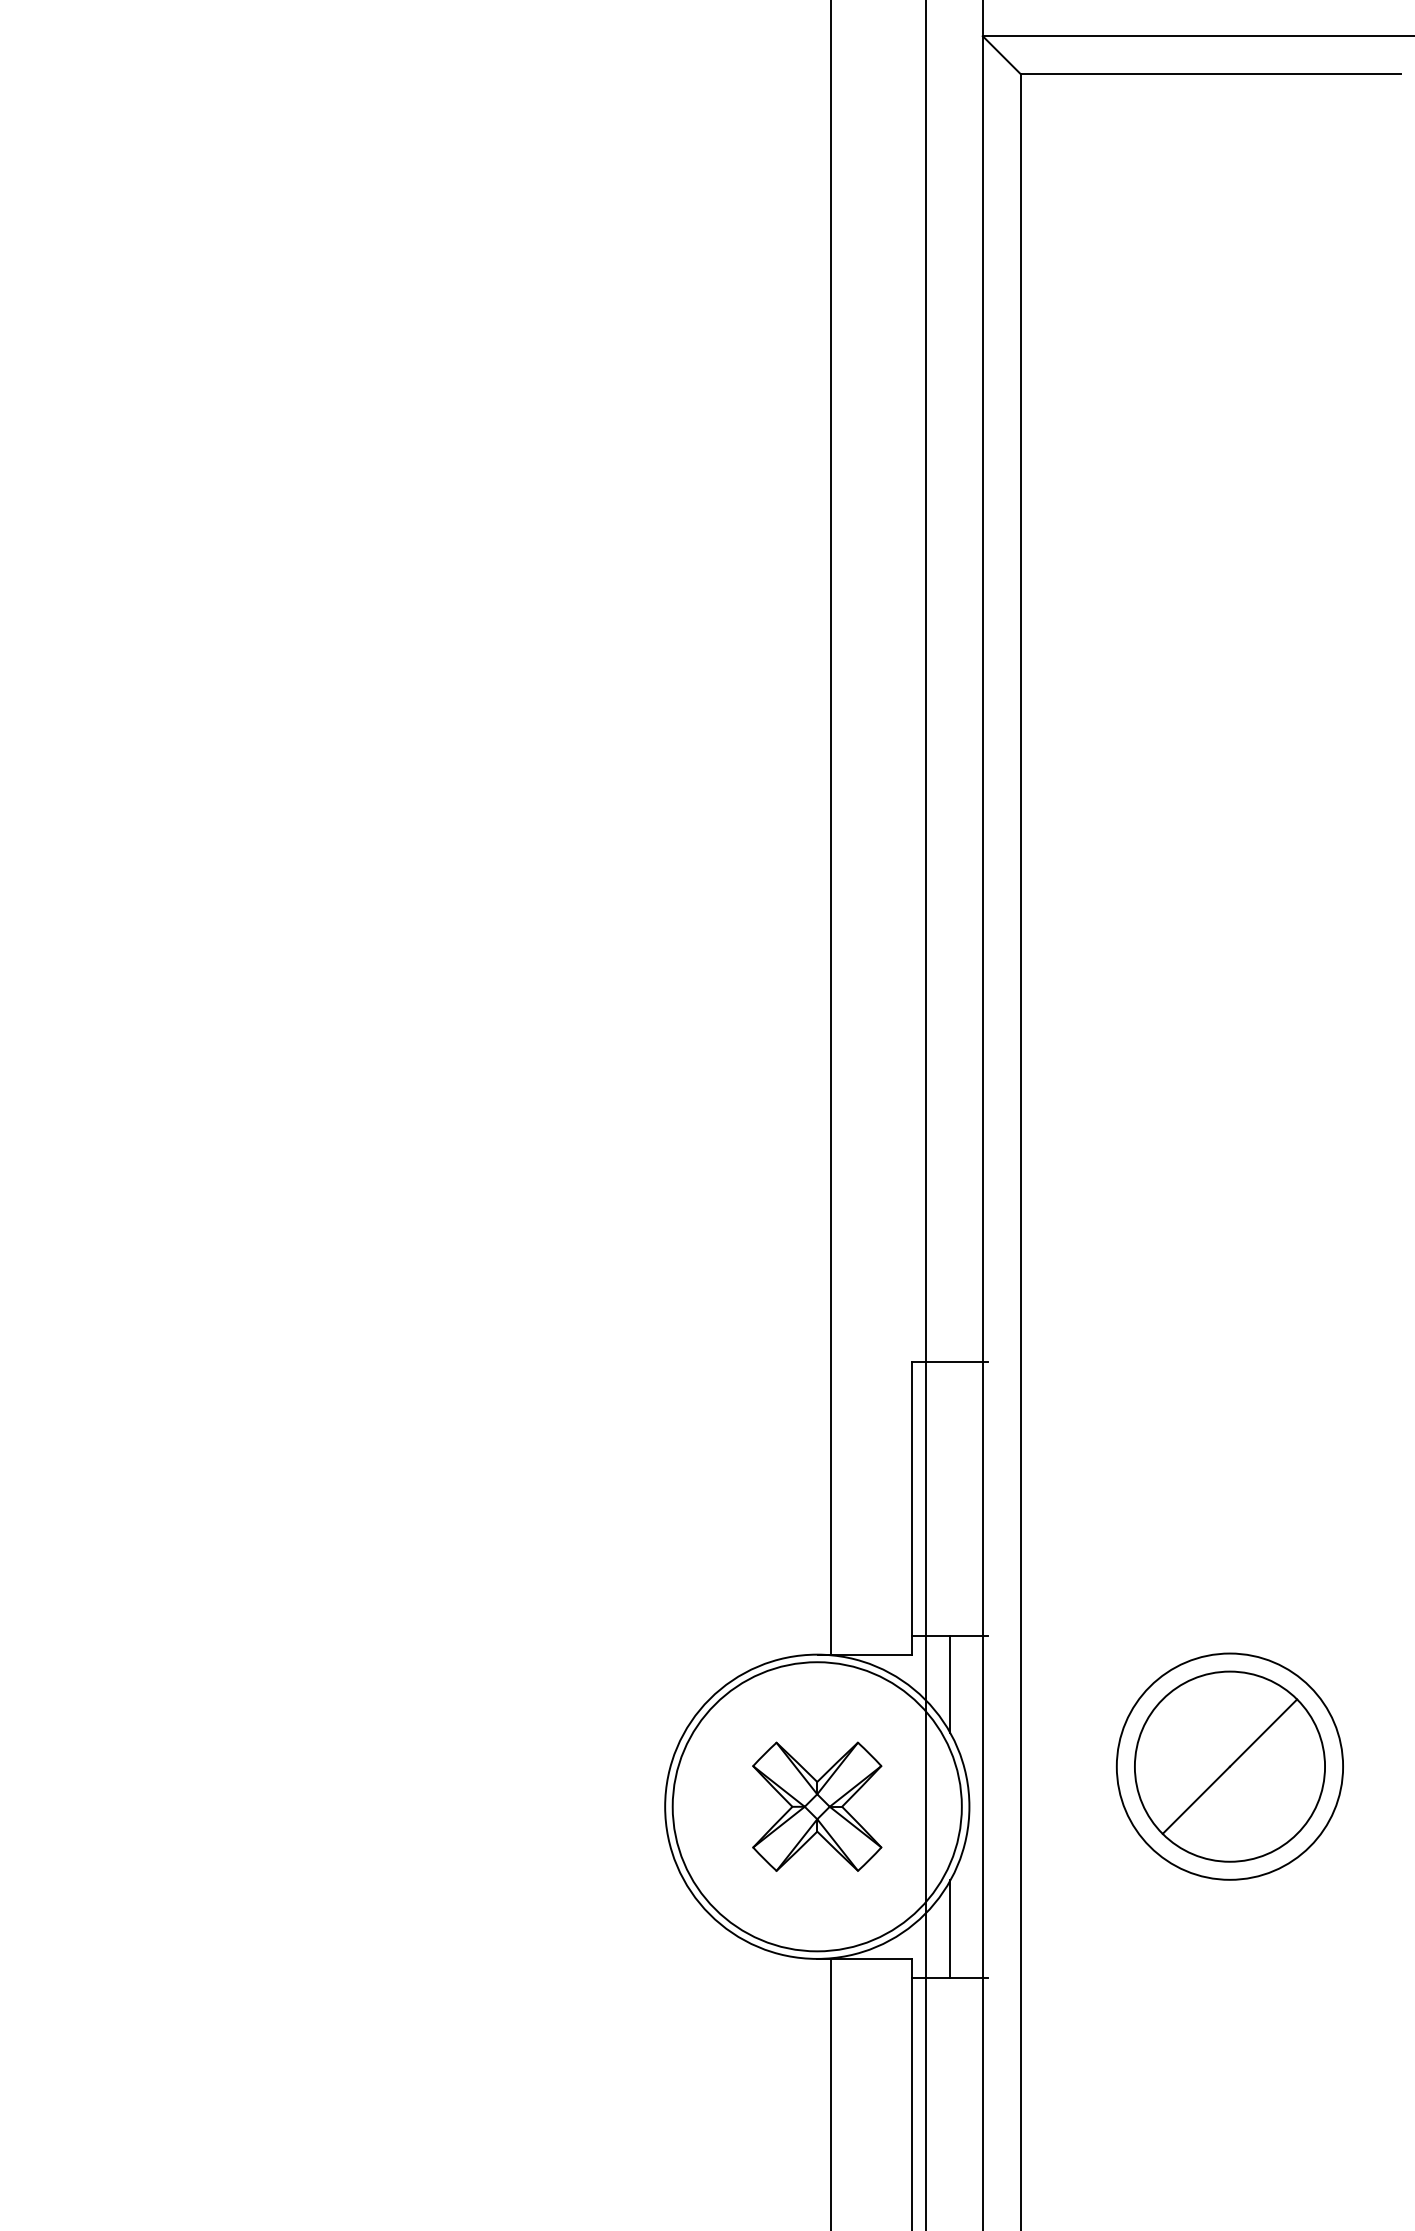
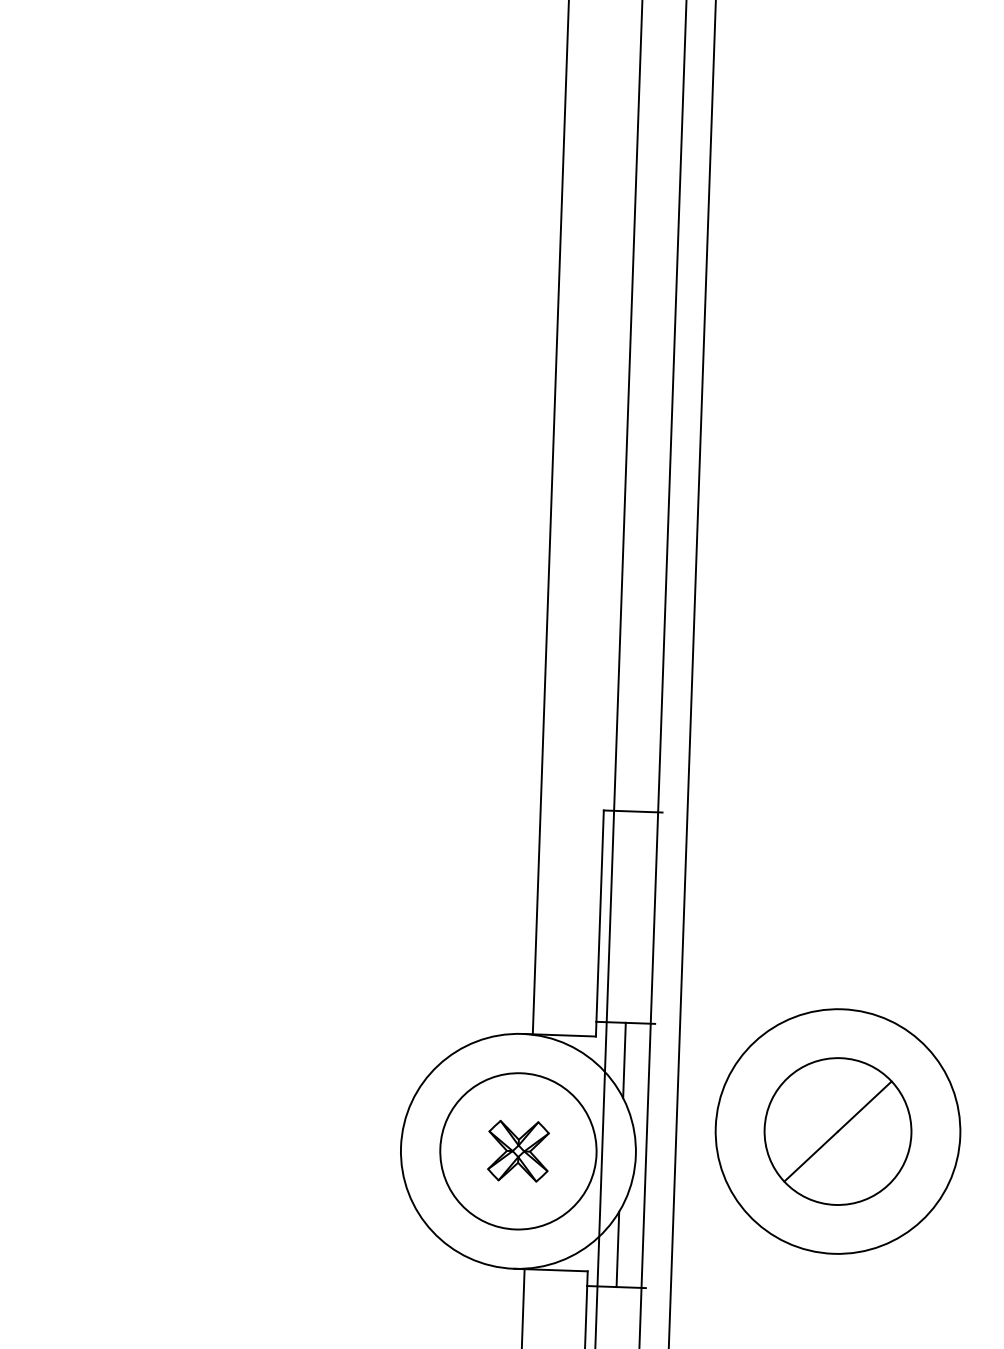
circle: (1229, 1766) -> (837, 1131), size x1.4
circle: (816, 1806) -> (517, 1151), size x0.7
part: (817, 1806) -> (518, 1151), size x0.6

